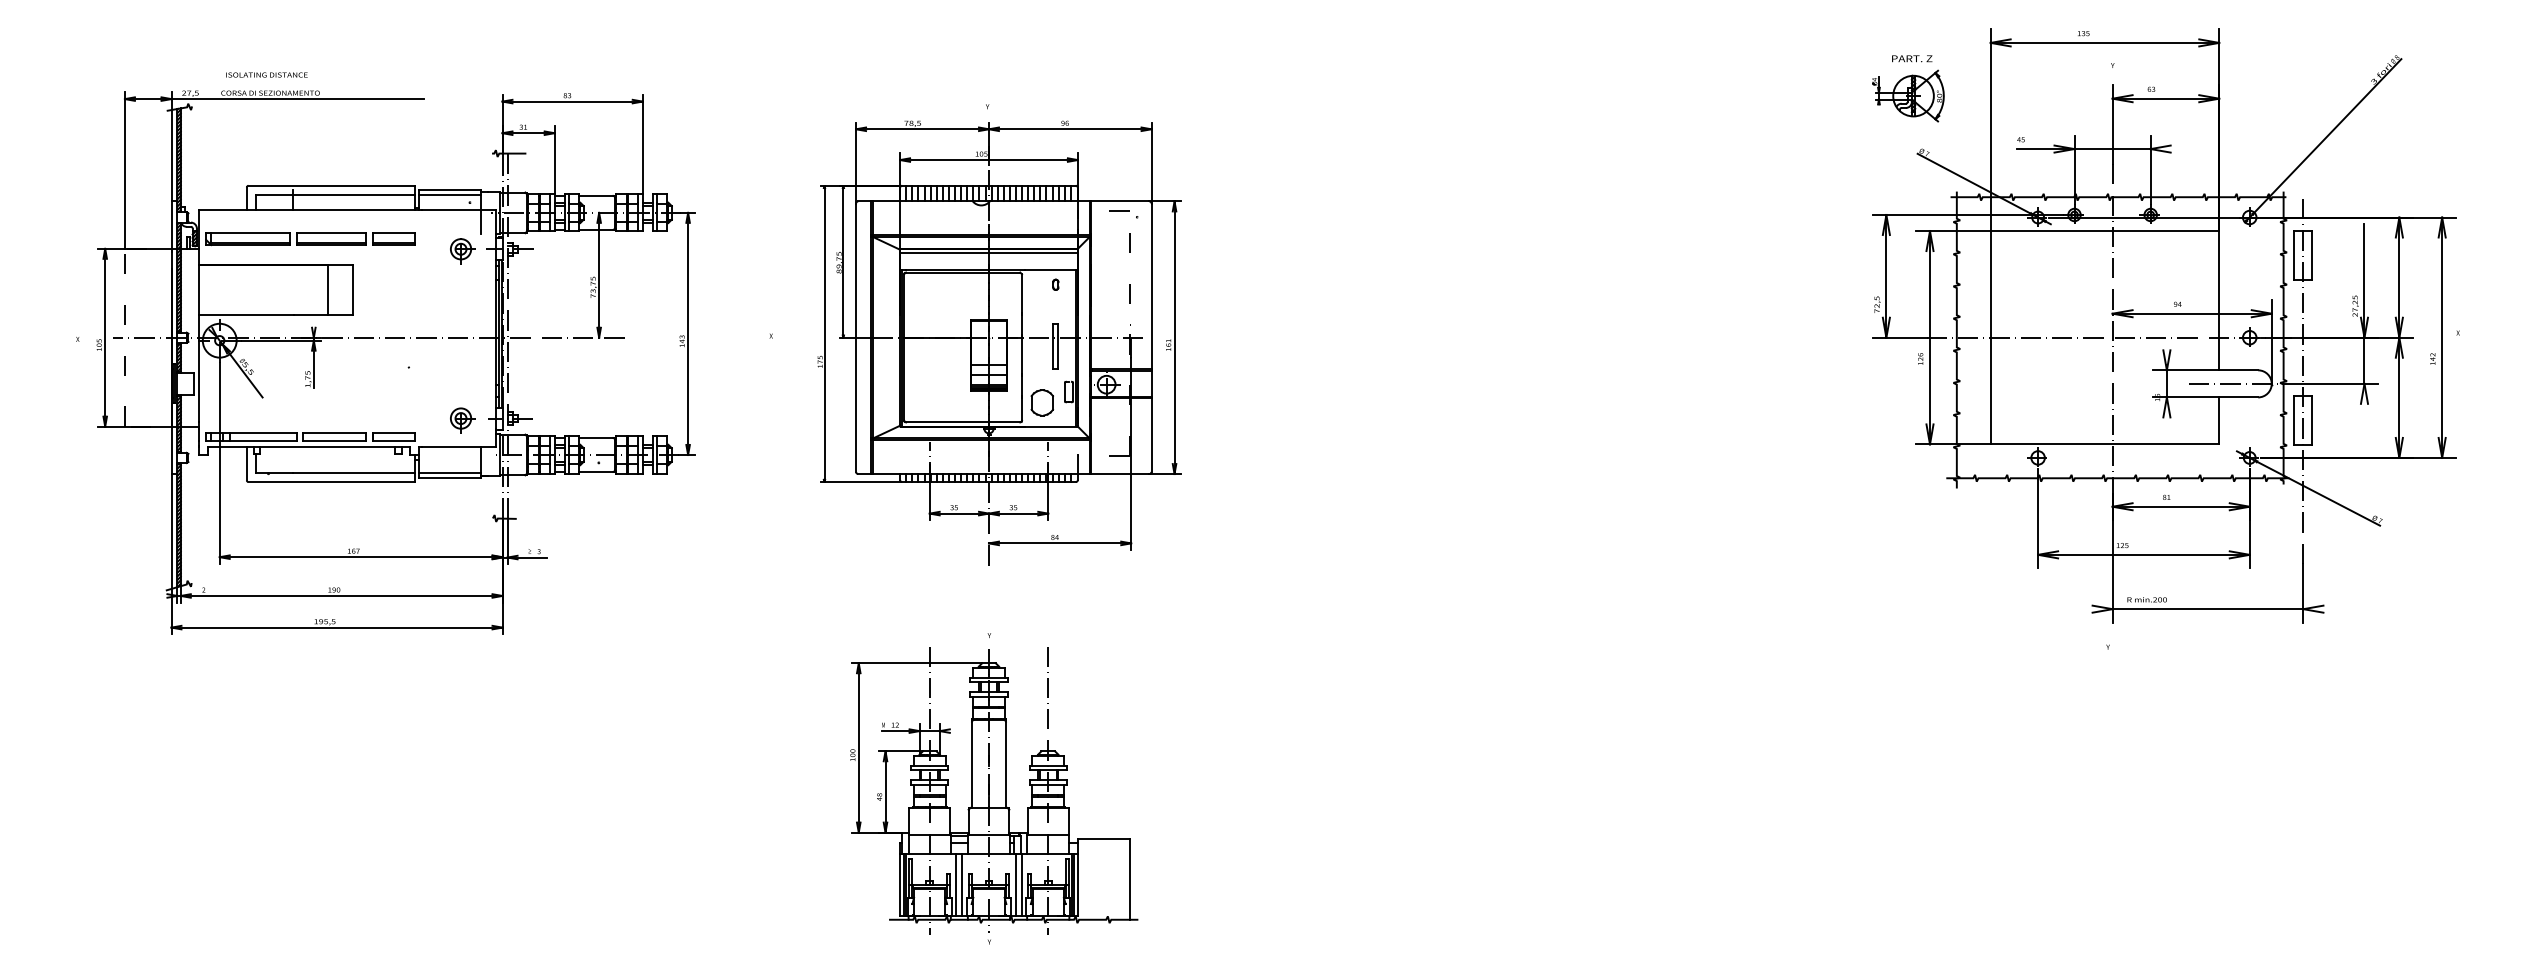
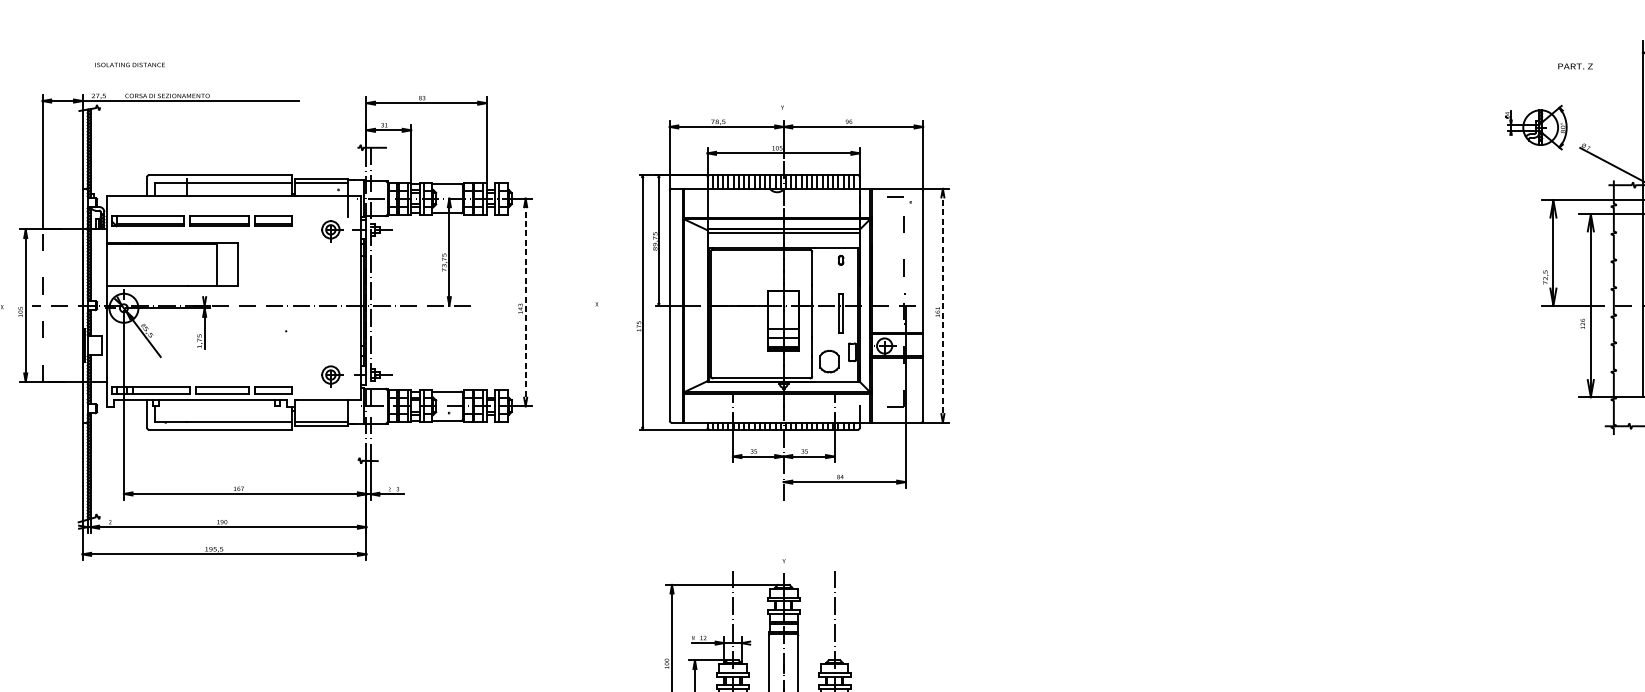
text: (266, 74) -> (129, 64), moved
part: (1908, 95) -> (1536, 127), moved
line: (688, 333) -> (526, 302), solid -> dashed
line: (1174, 337) -> (942, 305), solid -> dashed

